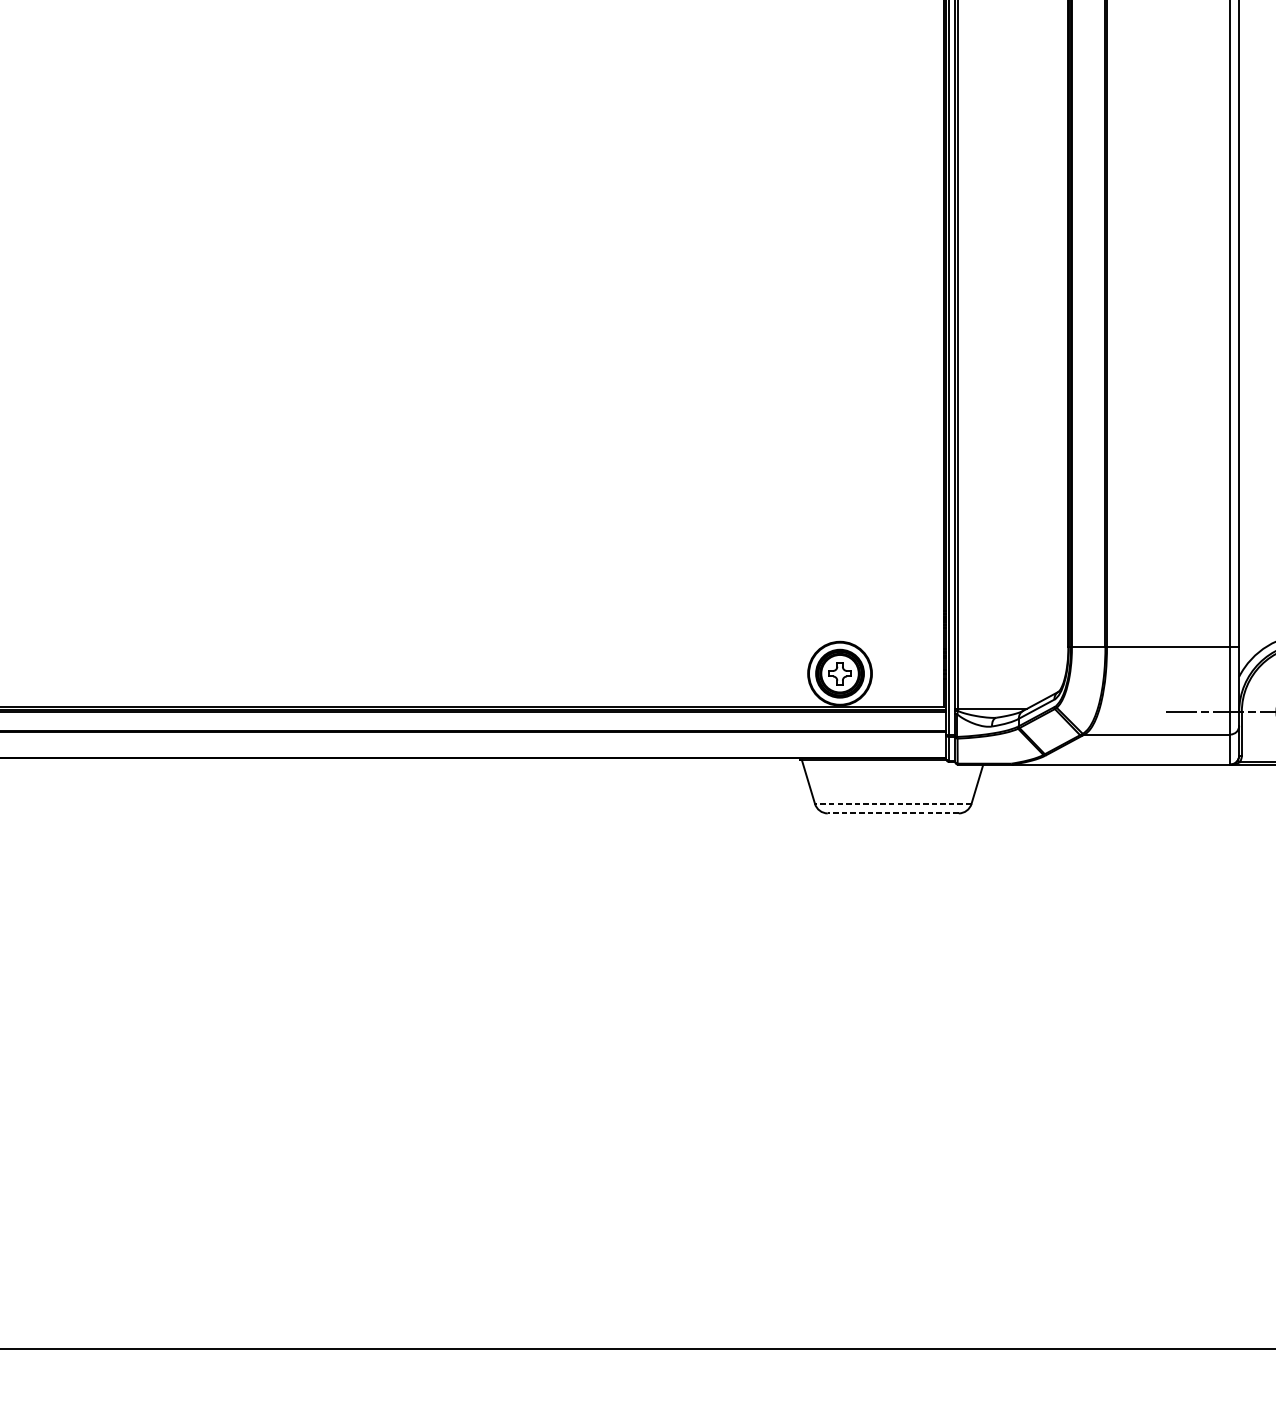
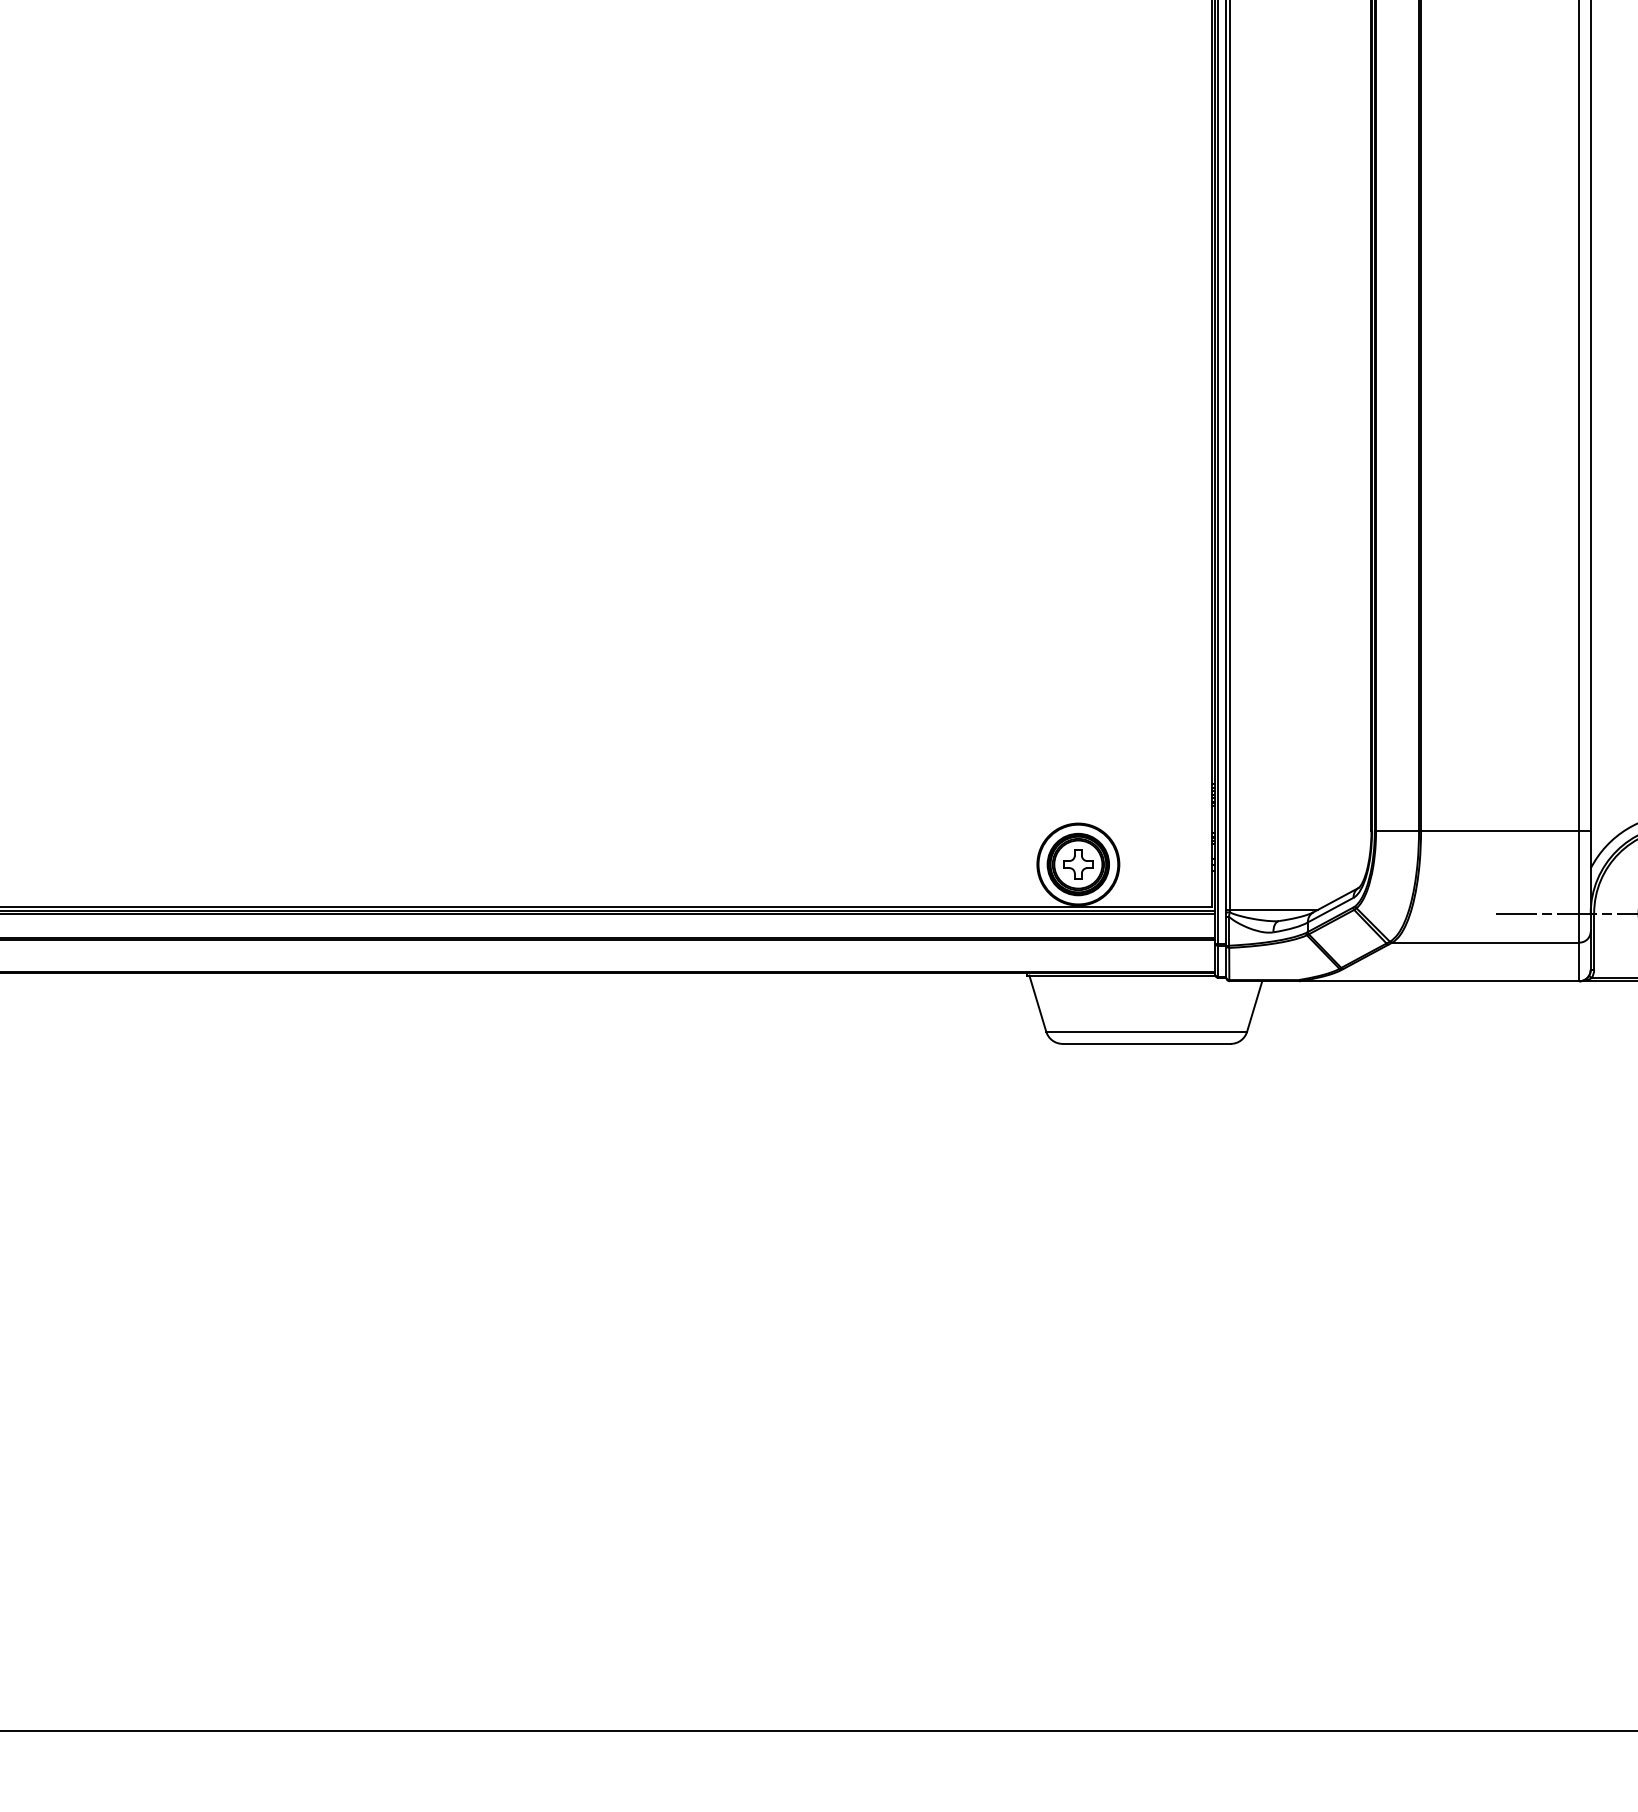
line: (893, 803) -> (1146, 1031), dashed -> solid
line: (893, 813) -> (1146, 1043), dashed -> solid

